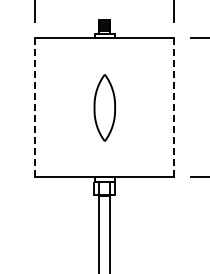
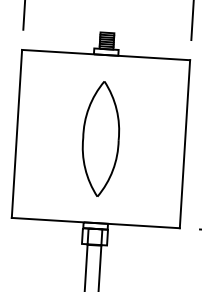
line: (35, 107) -> (17, 133), dashed -> solid
part: (104, 107) -> (100, 138), size x1.43
line: (174, 107) -> (185, 143), dashed -> solid

